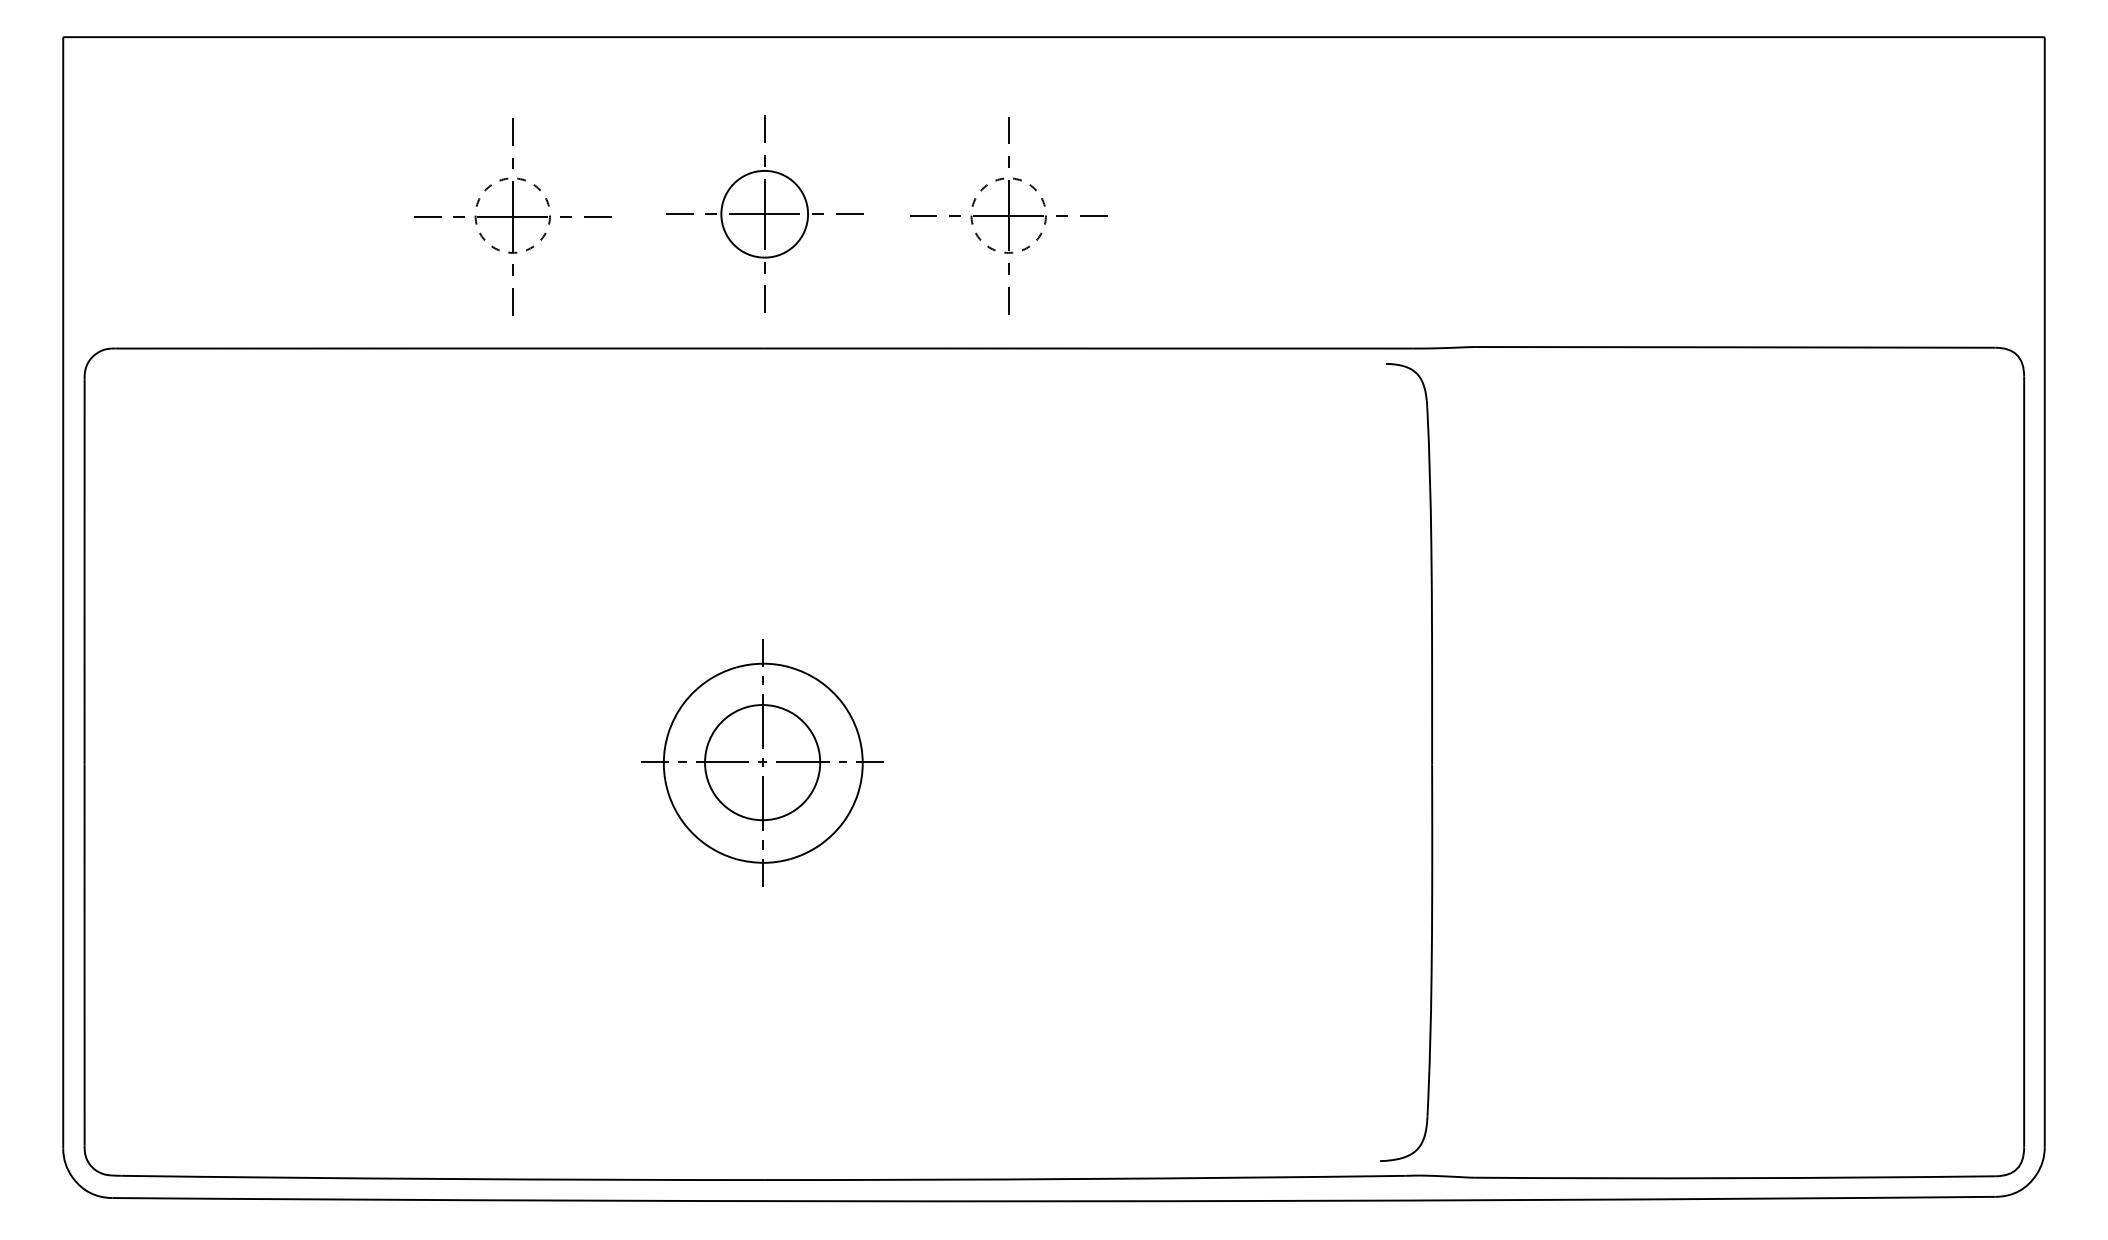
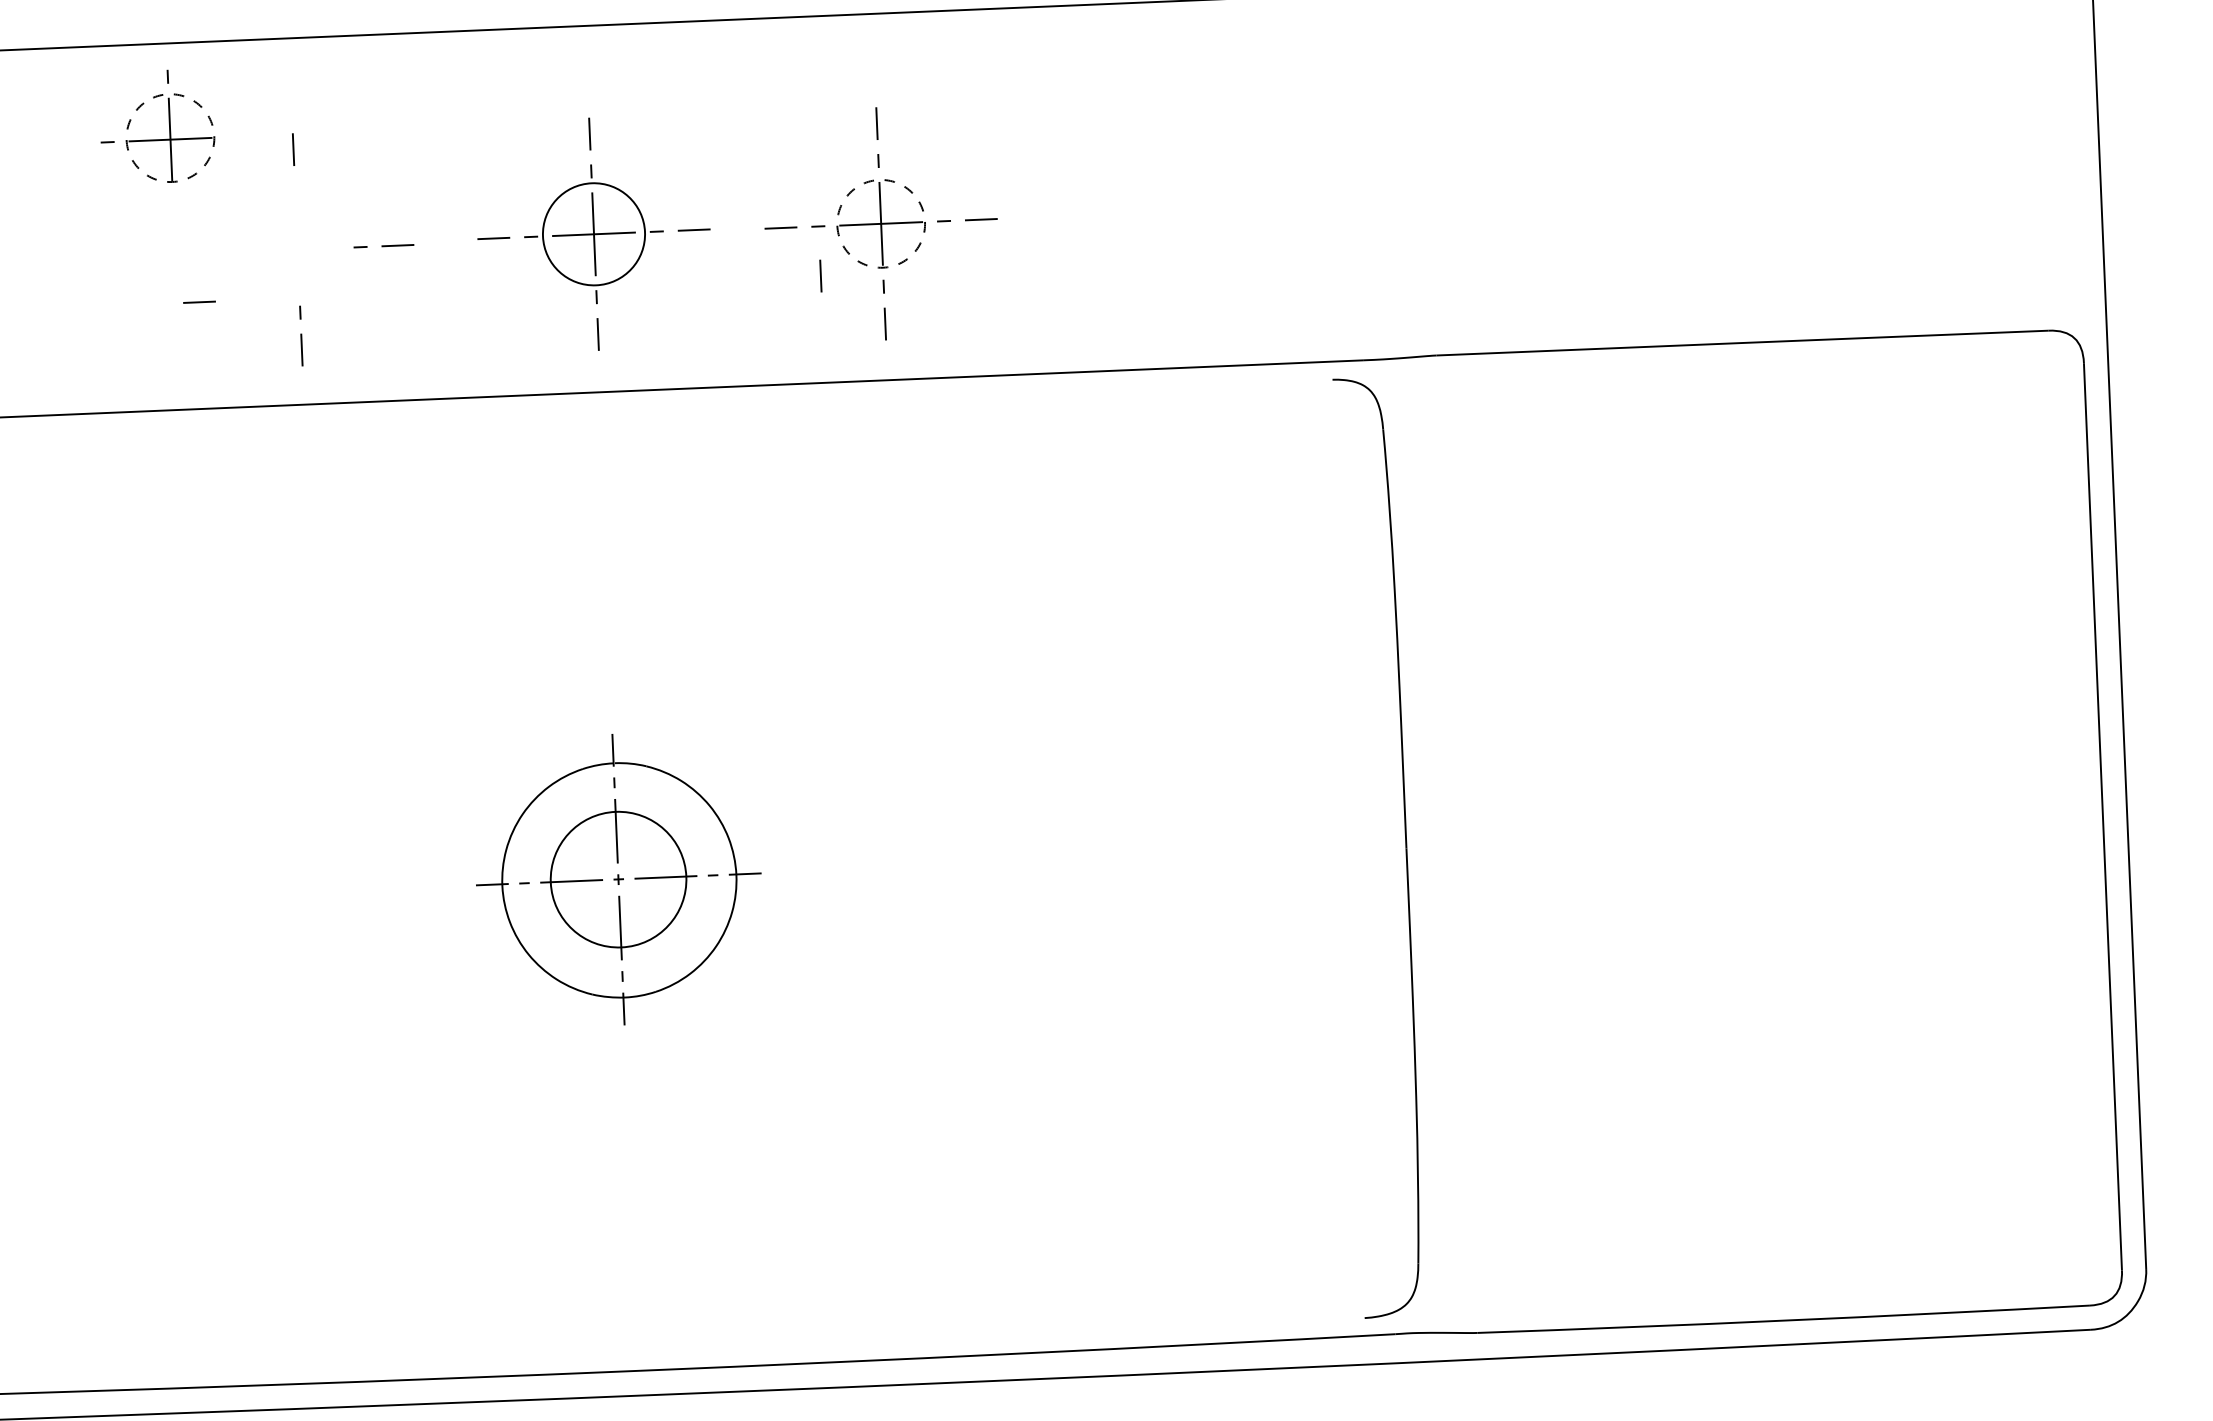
part: (512, 205) -> (169, 126), moved
line: (427, 216) -> (199, 301), moved
line: (955, 257) -> (820, 275), added

